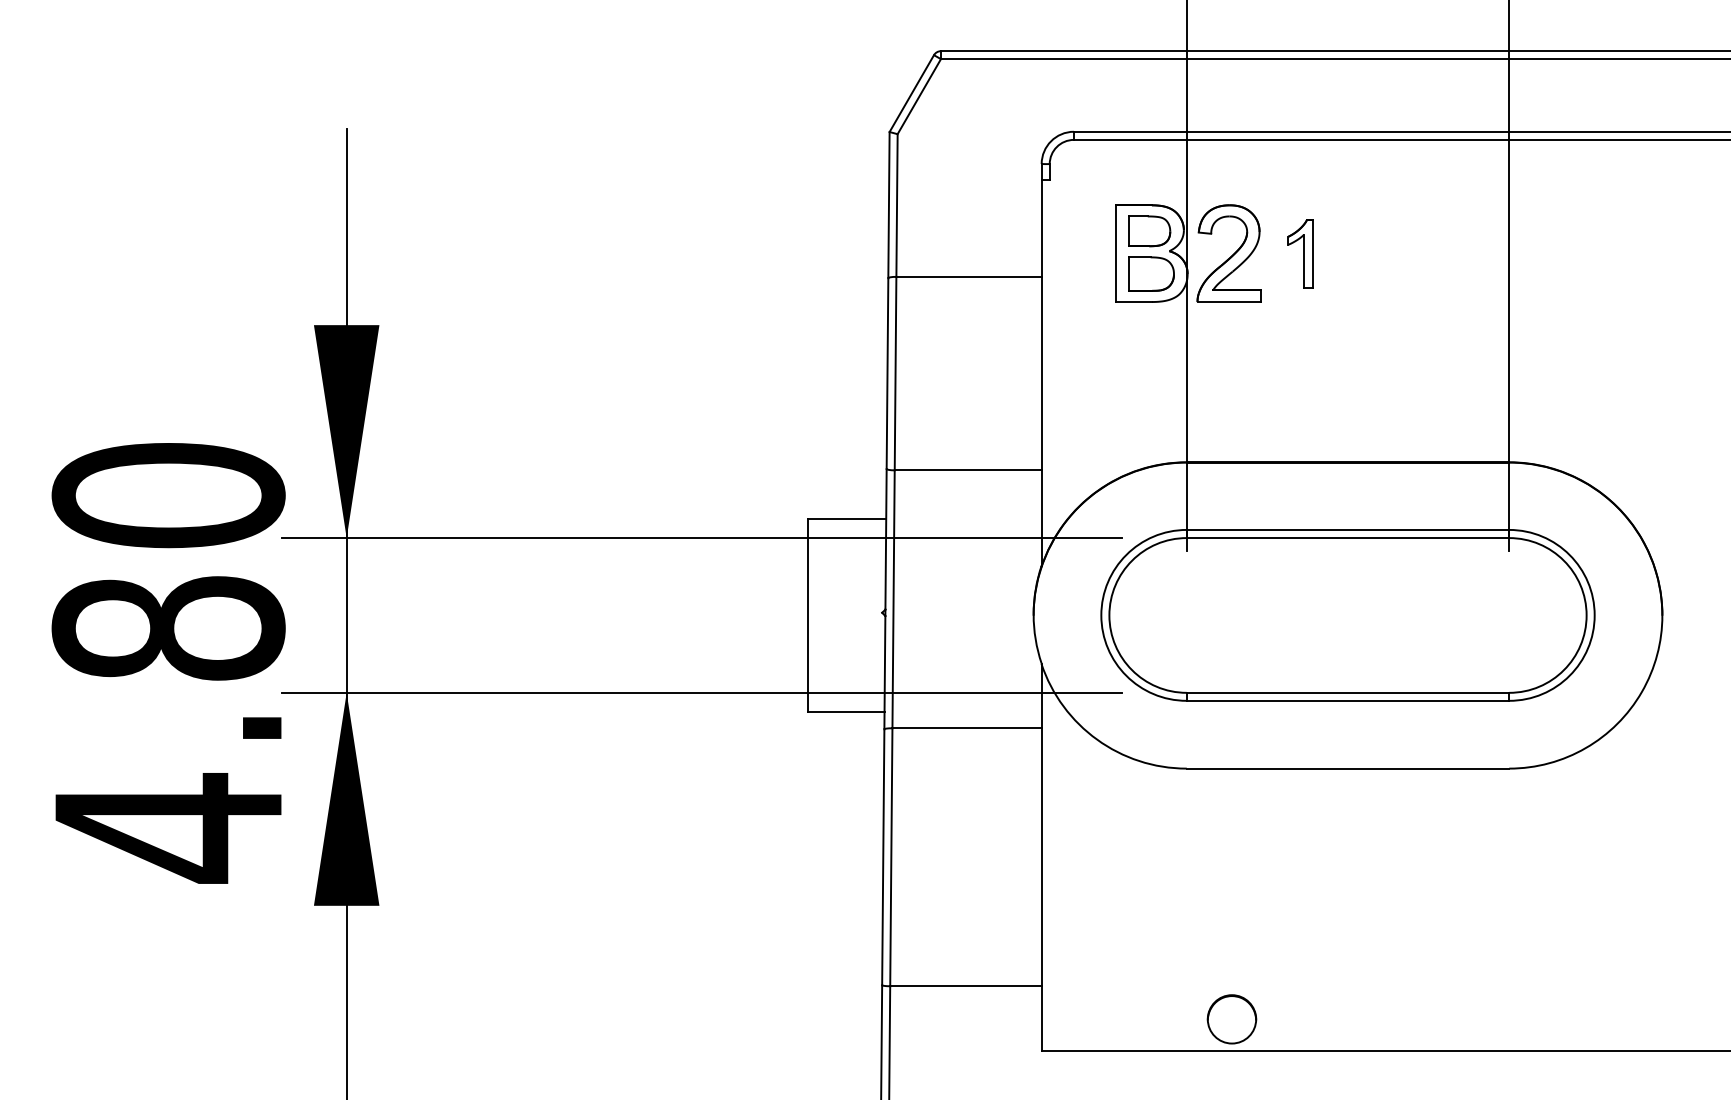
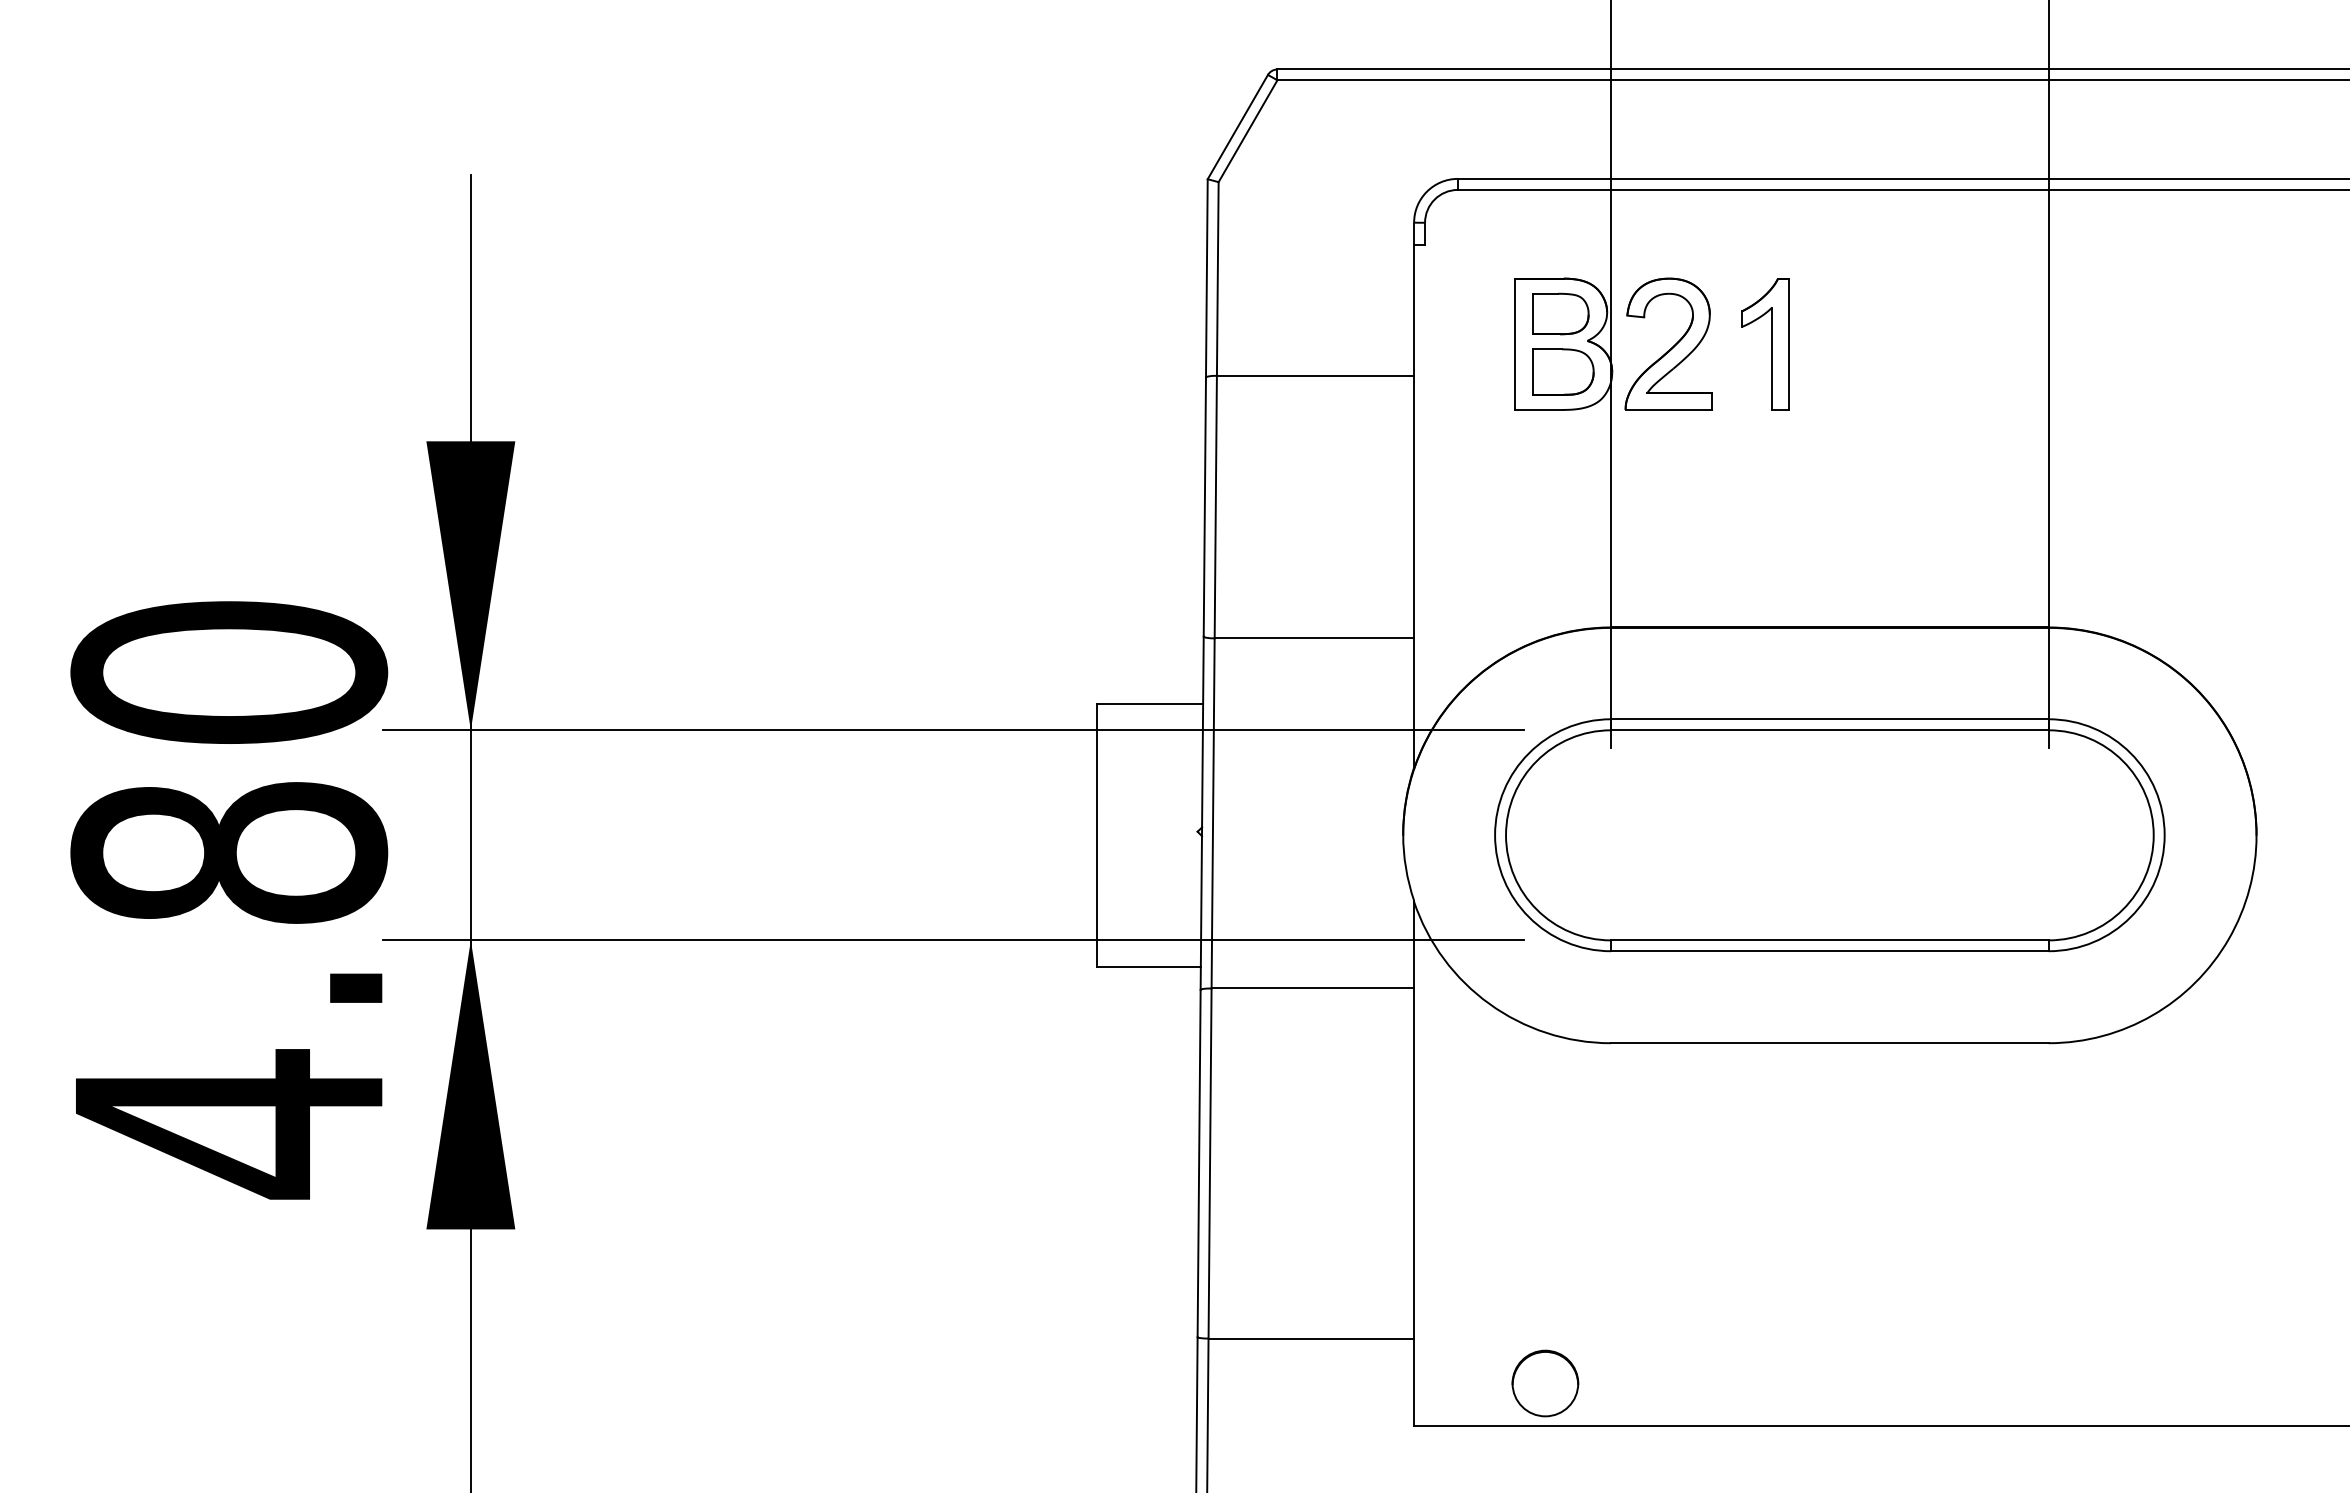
part: (1300, 253) -> (1765, 344), size x1.43
part: (1232, 1019) -> (1545, 1383), moved

